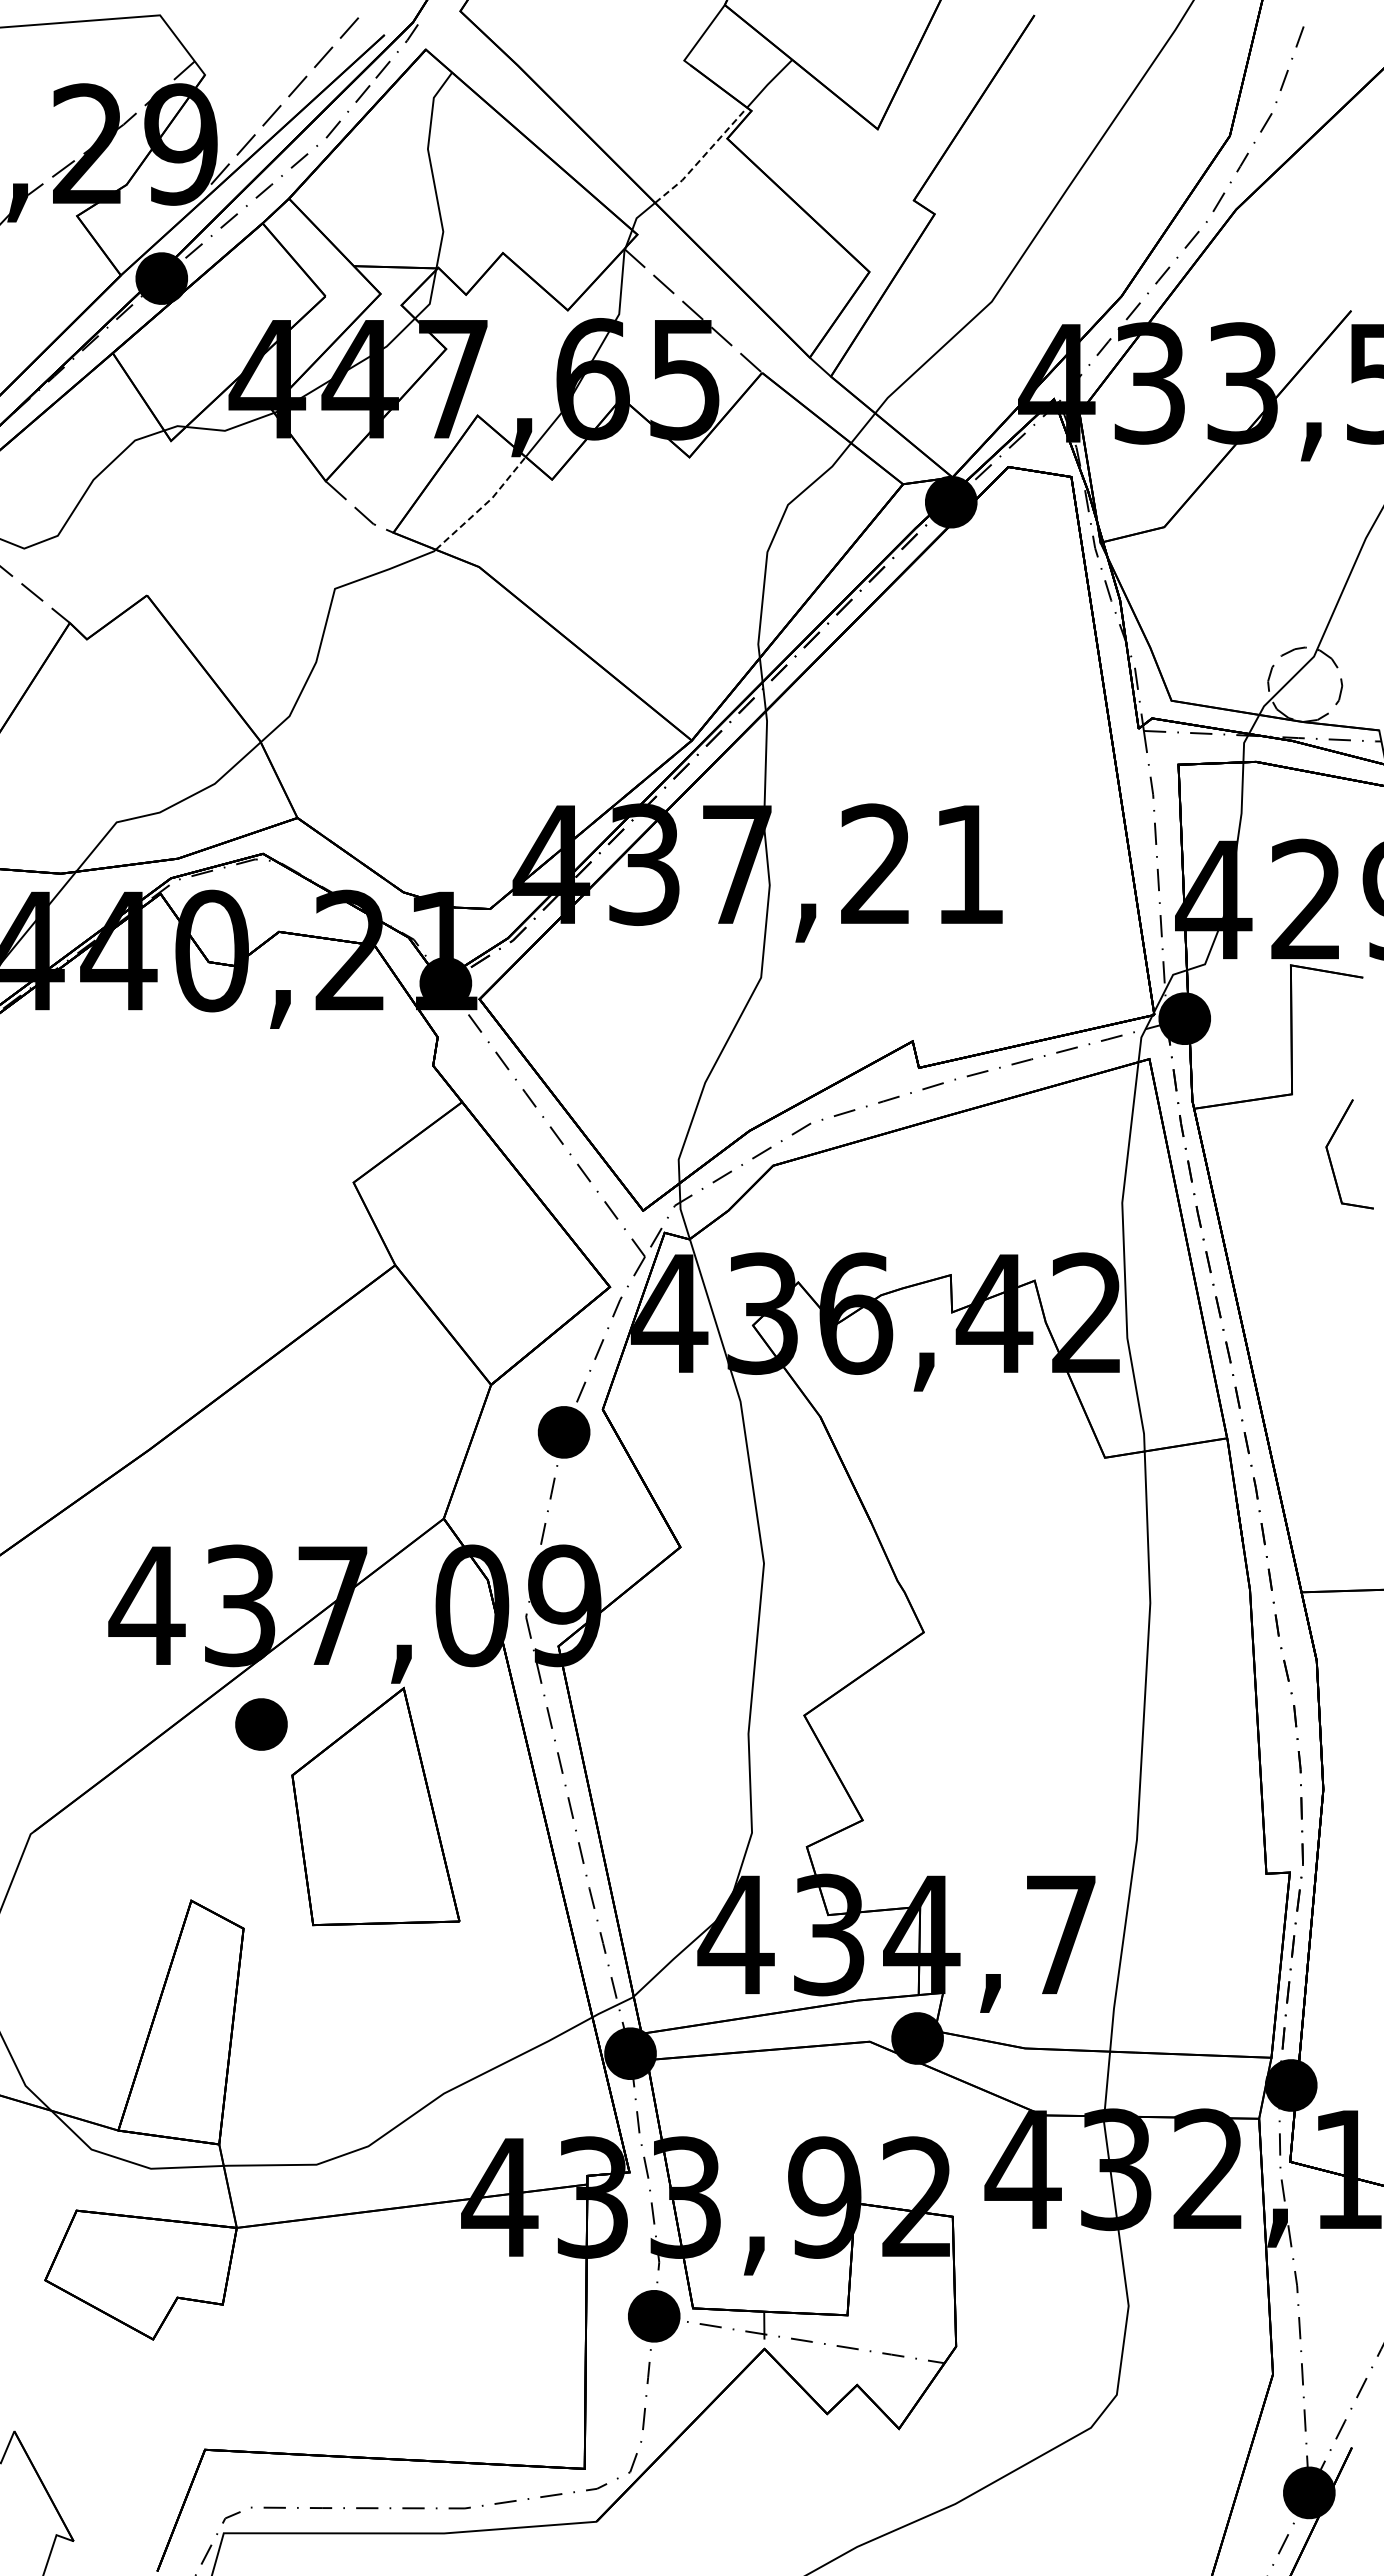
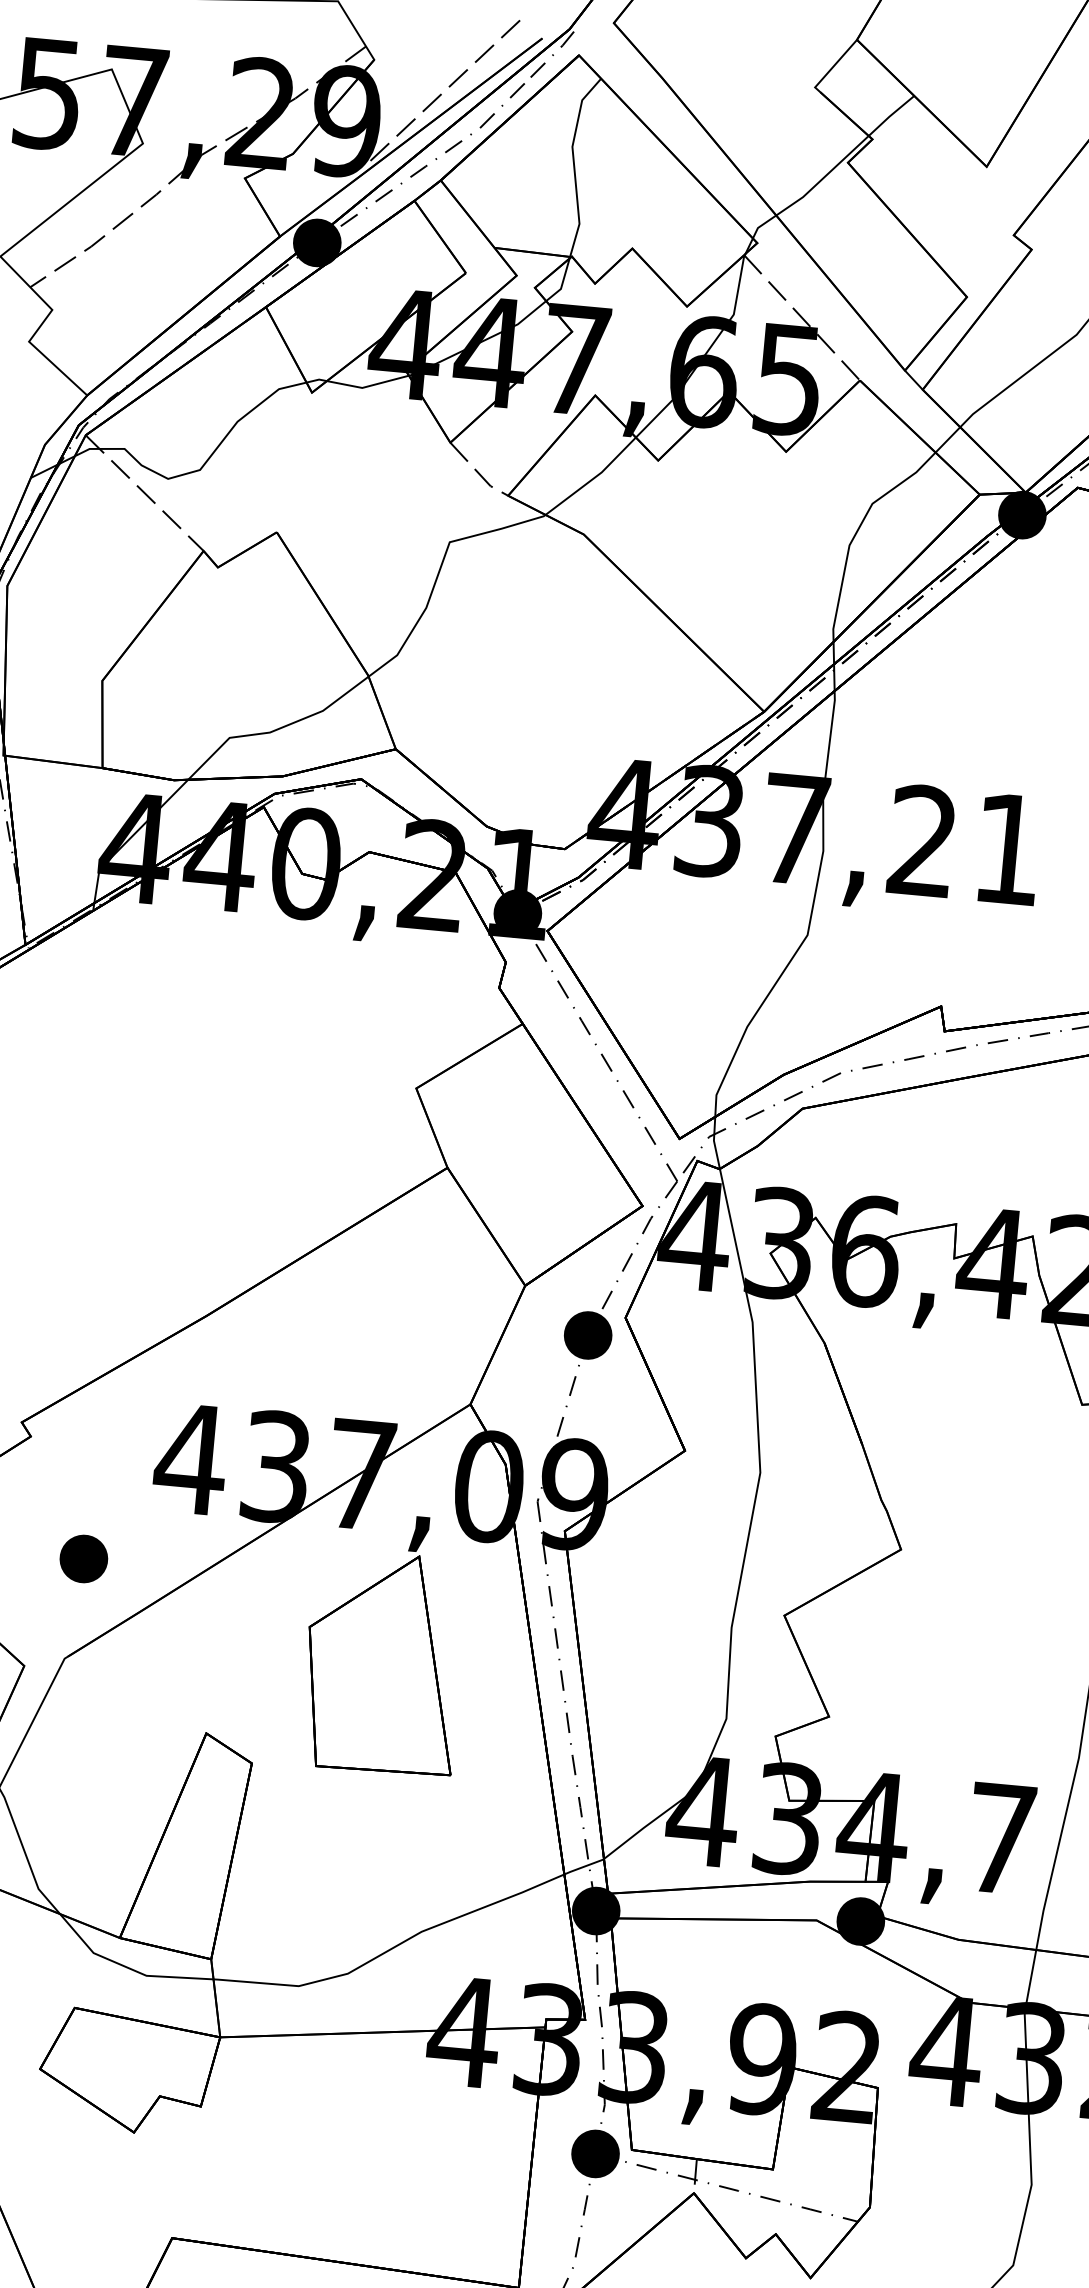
line: (702, 157) -> (823, 177), dashed -> solid
line: (484, 505) -> (593, 478), dashed -> solid
part: (261, 1724) -> (83, 1558), moved

